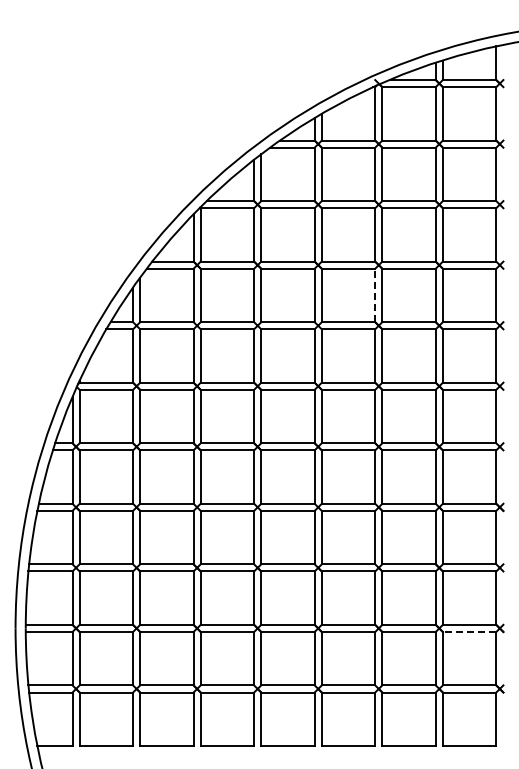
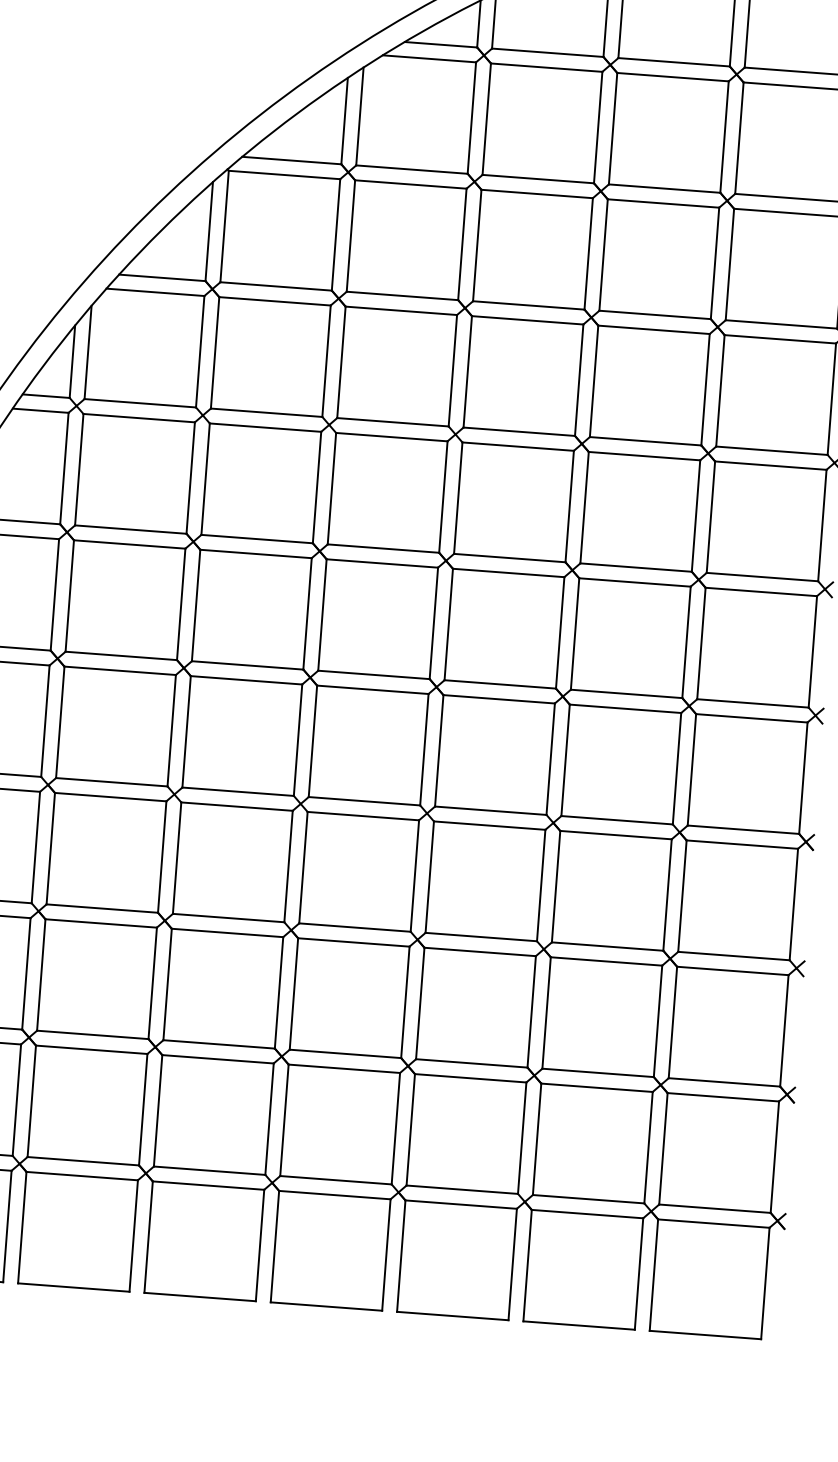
line: (375, 295) -> (579, 380), dashed -> solid
line: (469, 631) -> (723, 1096), dashed -> solid

